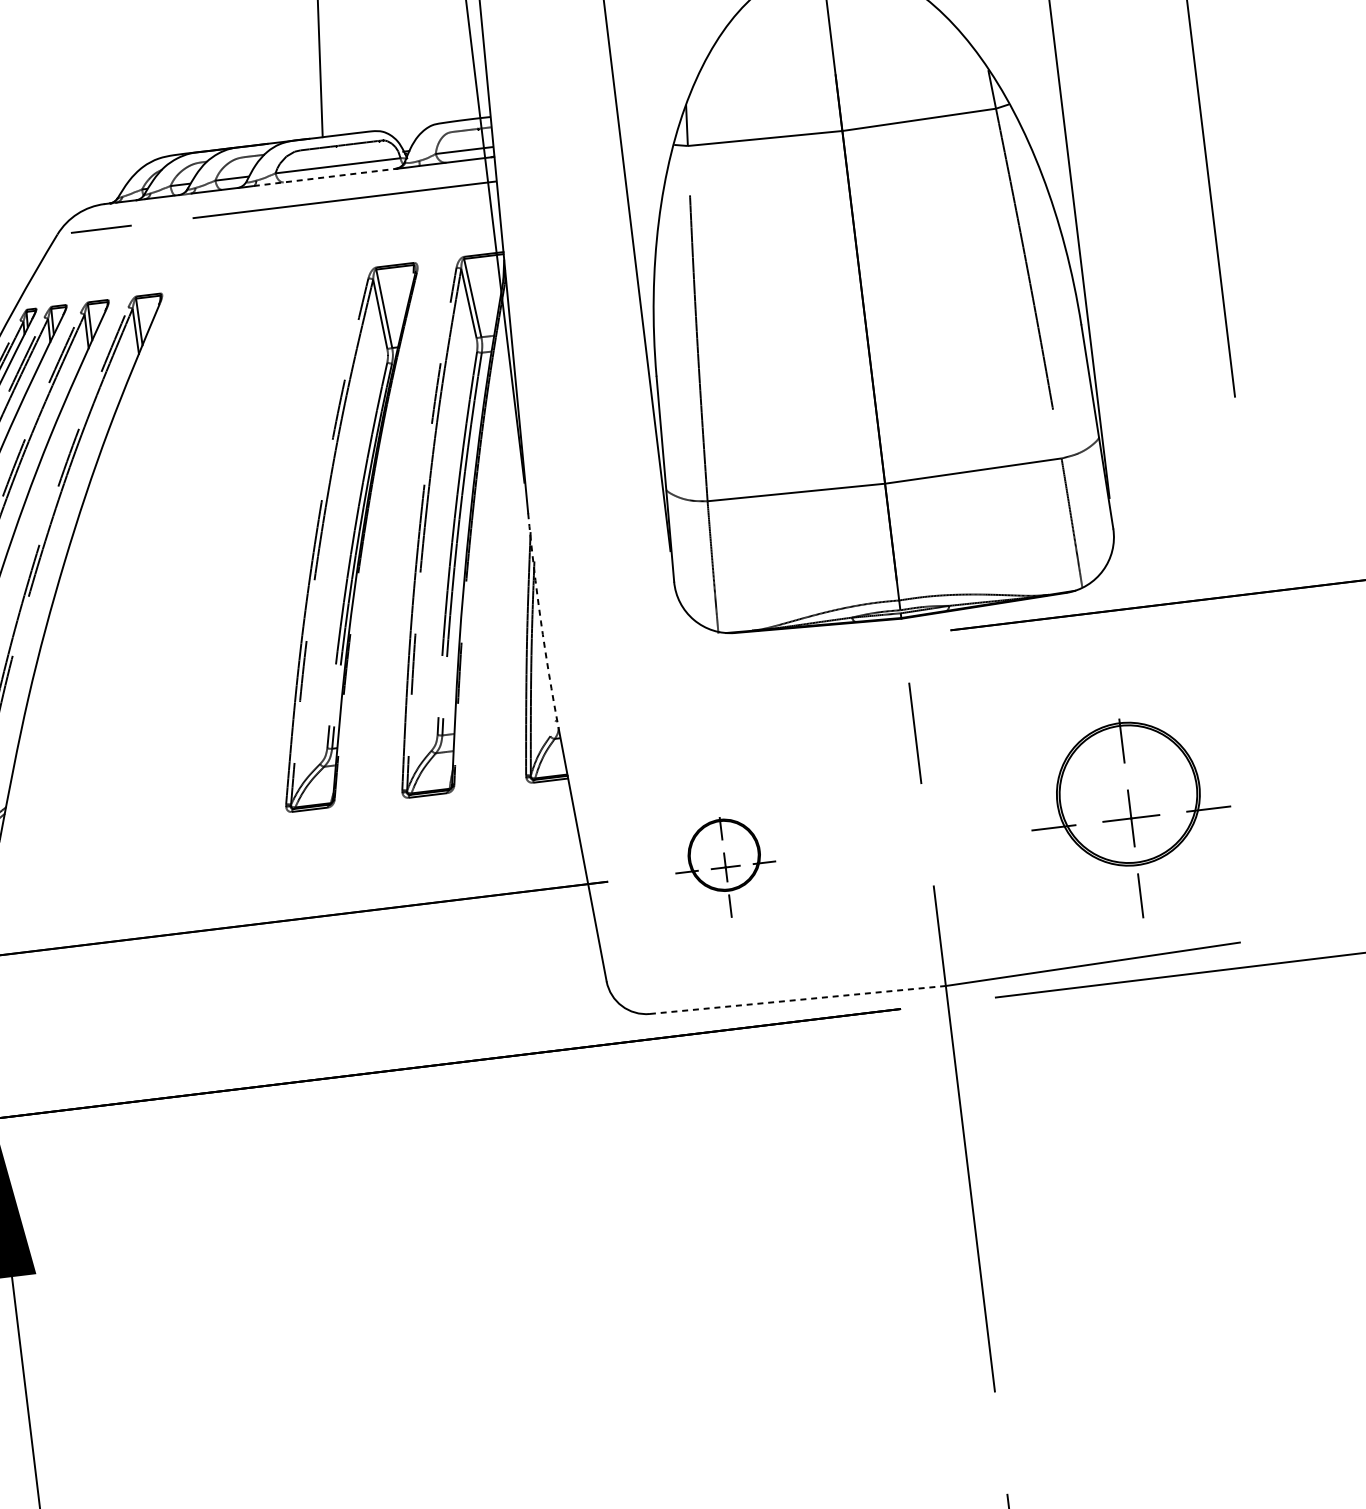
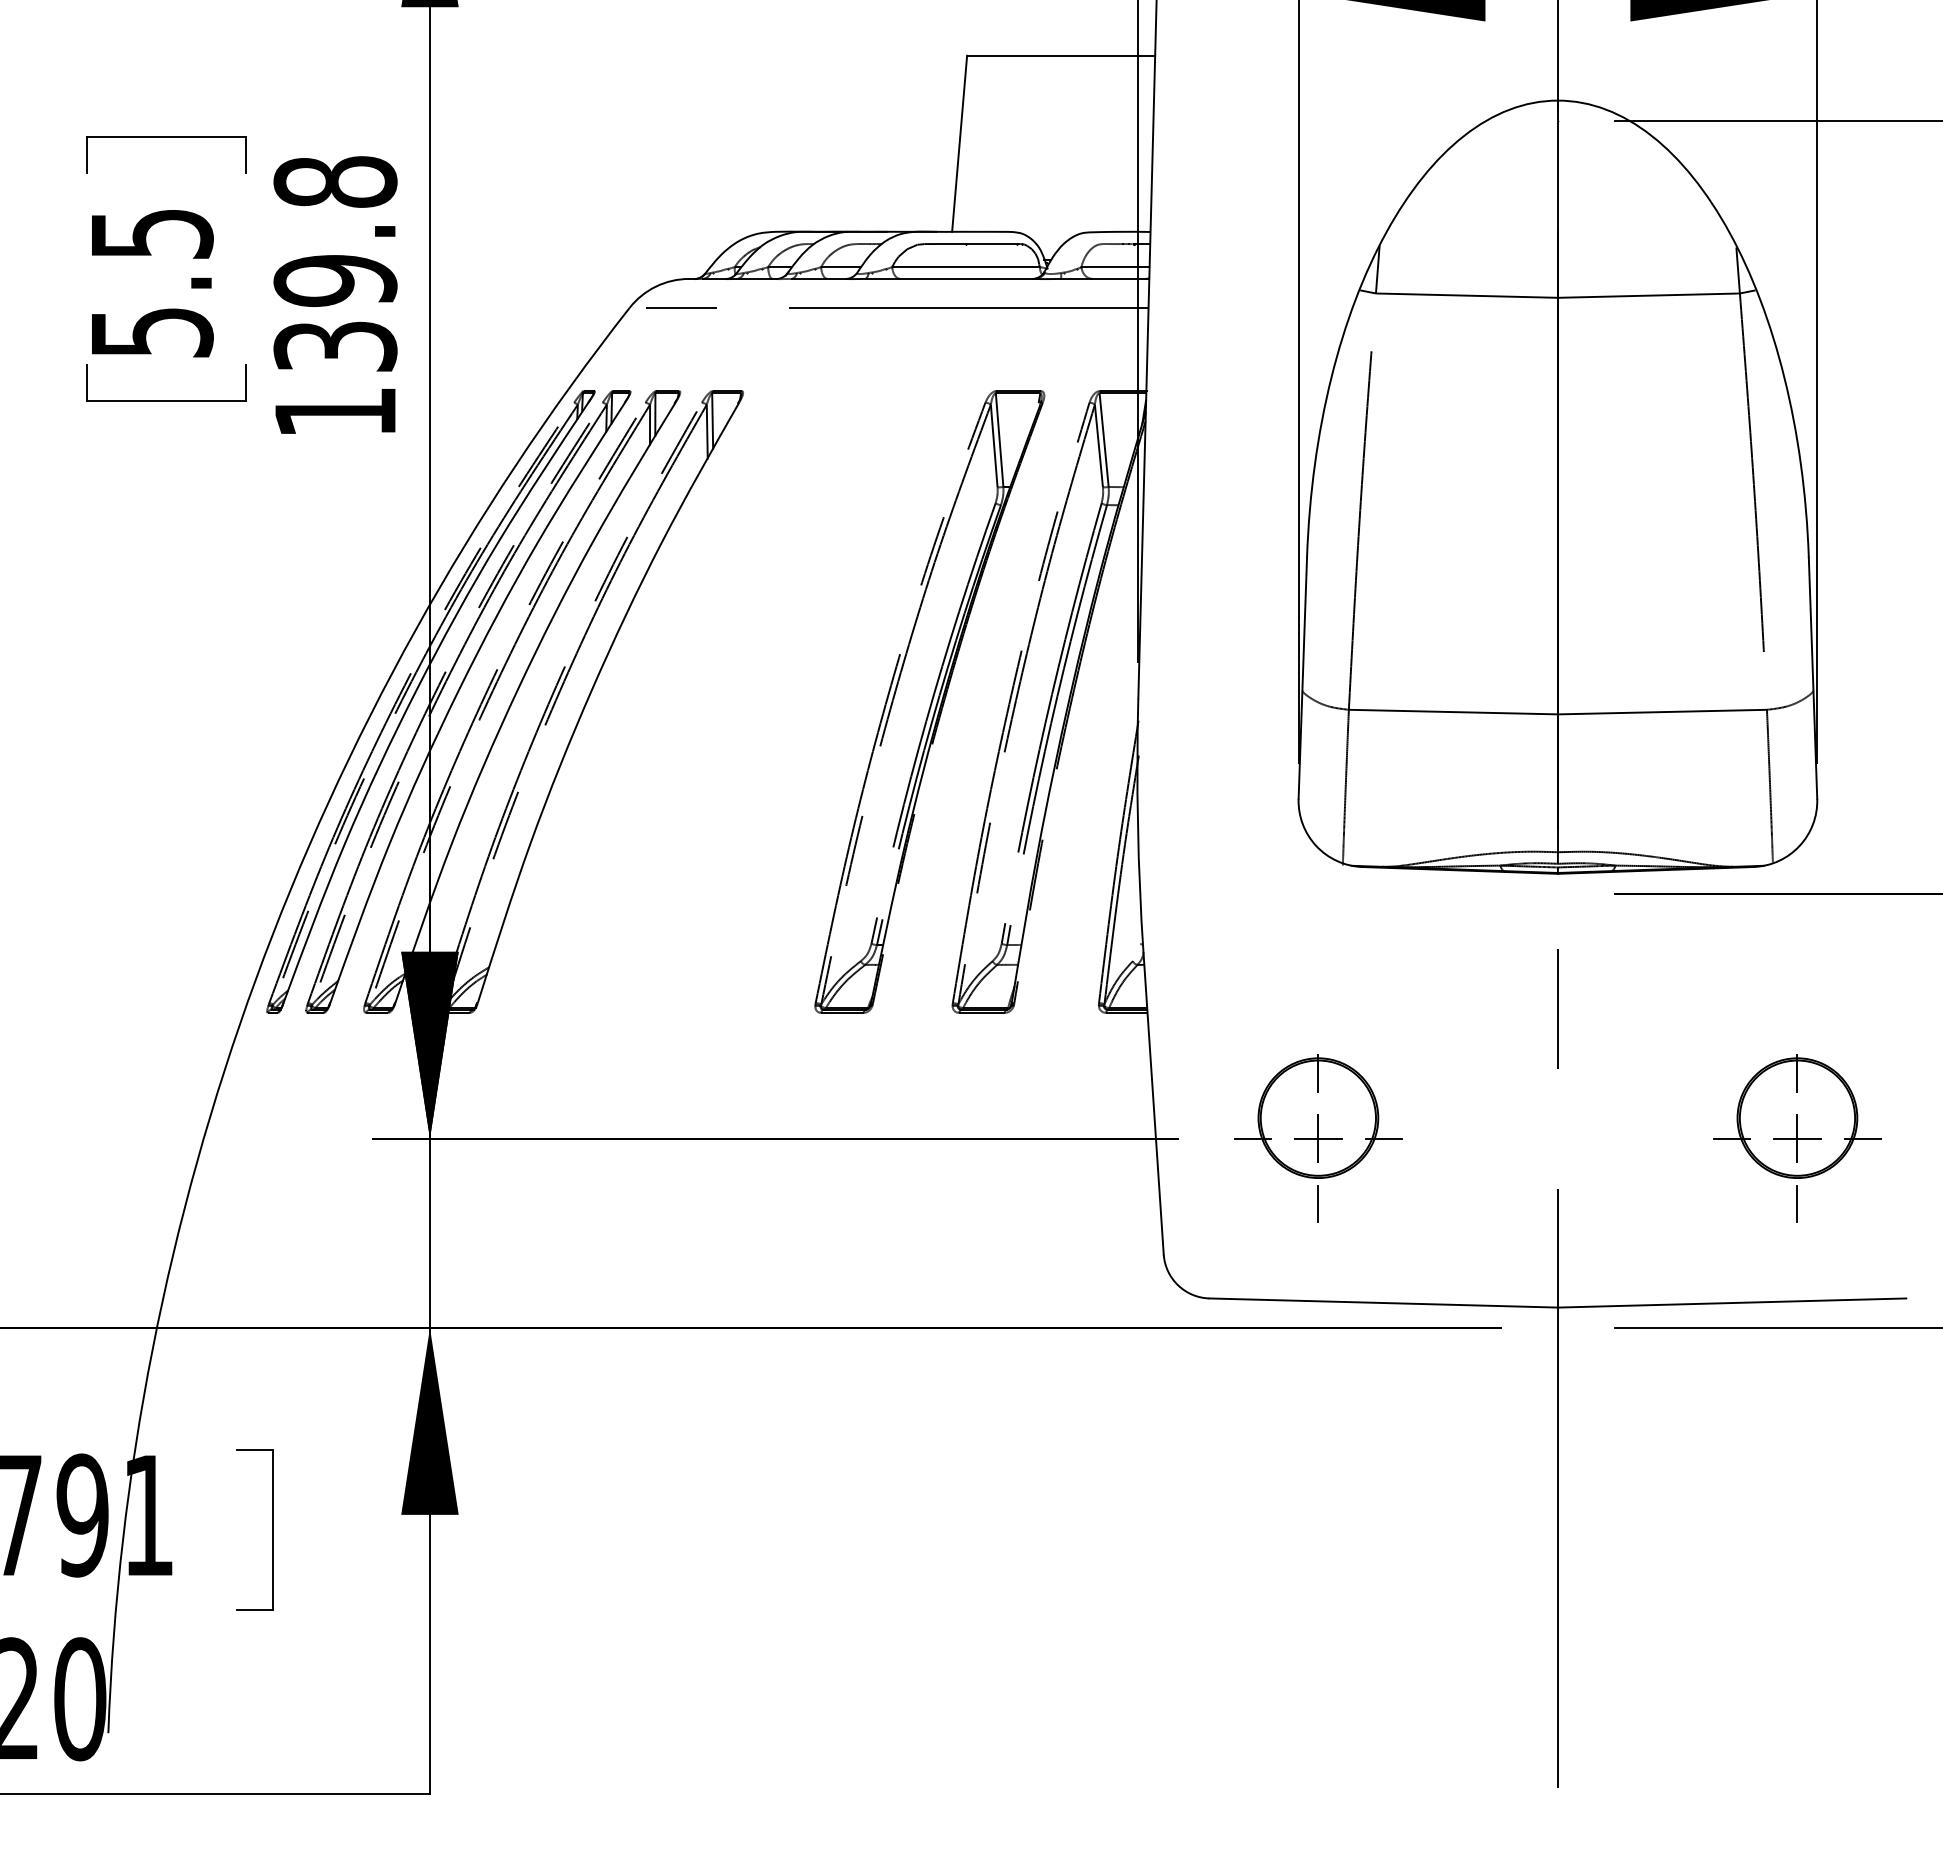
line: (326, 176) -> (950, 278), dashed -> solid
arc: (540, 620) -> (1137, 825), dashed -> solid
part: (1131, 818) -> (1797, 1138), size x0.71
part: (725, 867) -> (1318, 1138), size x1.43
line: (798, 1000) -> (1384, 1303), dashed -> solid

